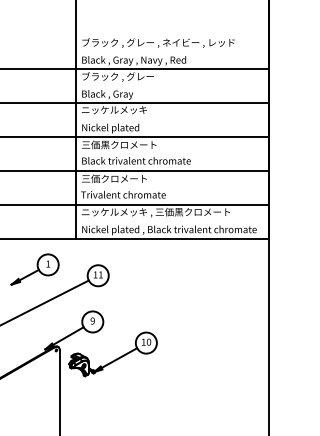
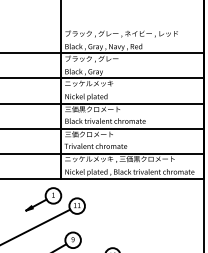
part: (34, 269) -> (43, 199), moved

